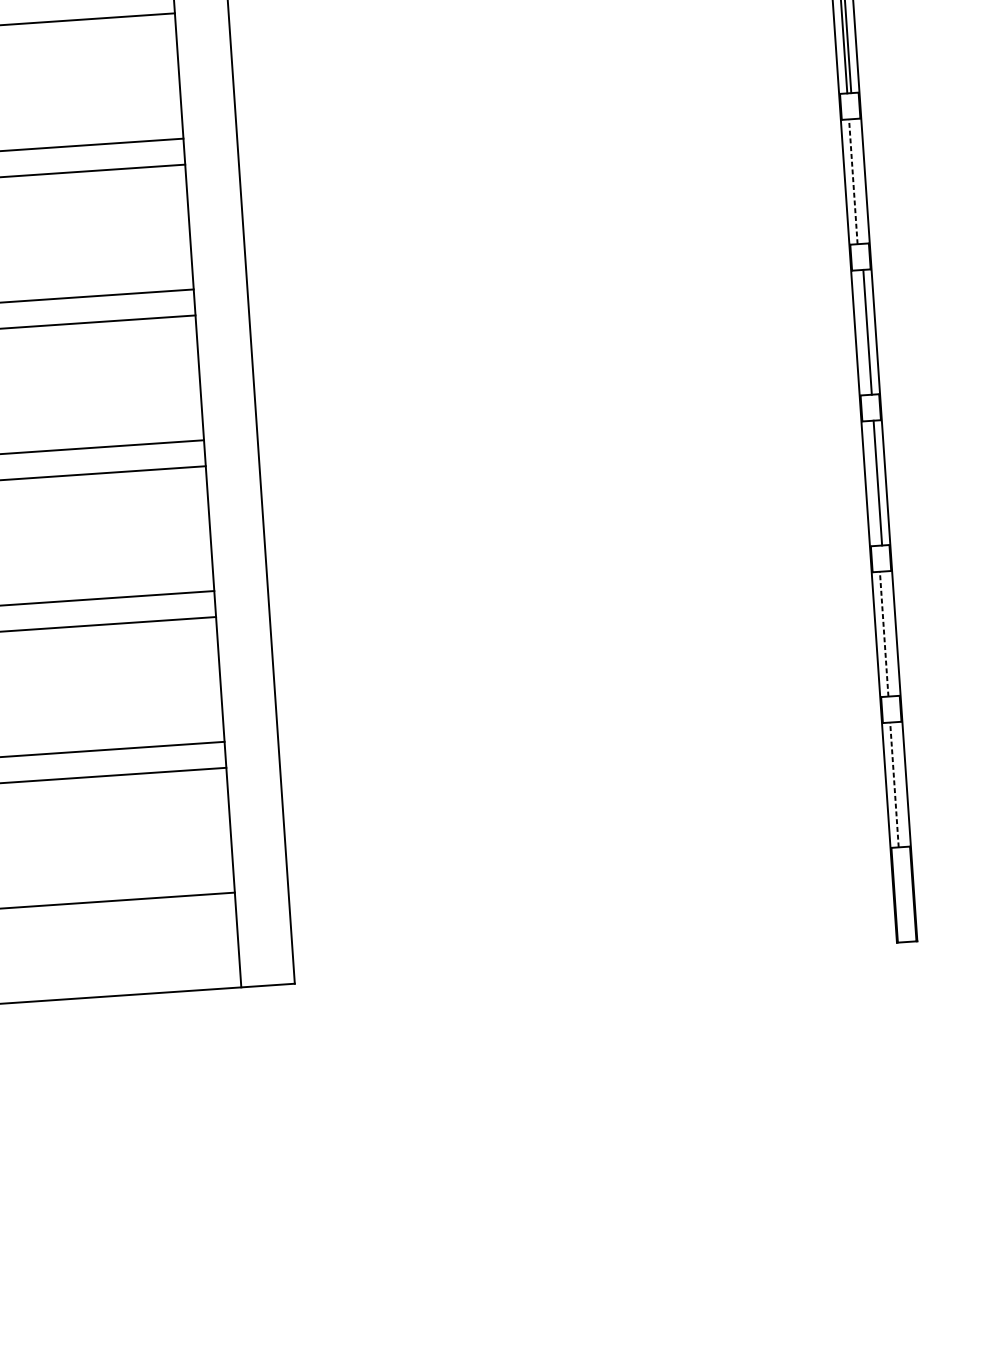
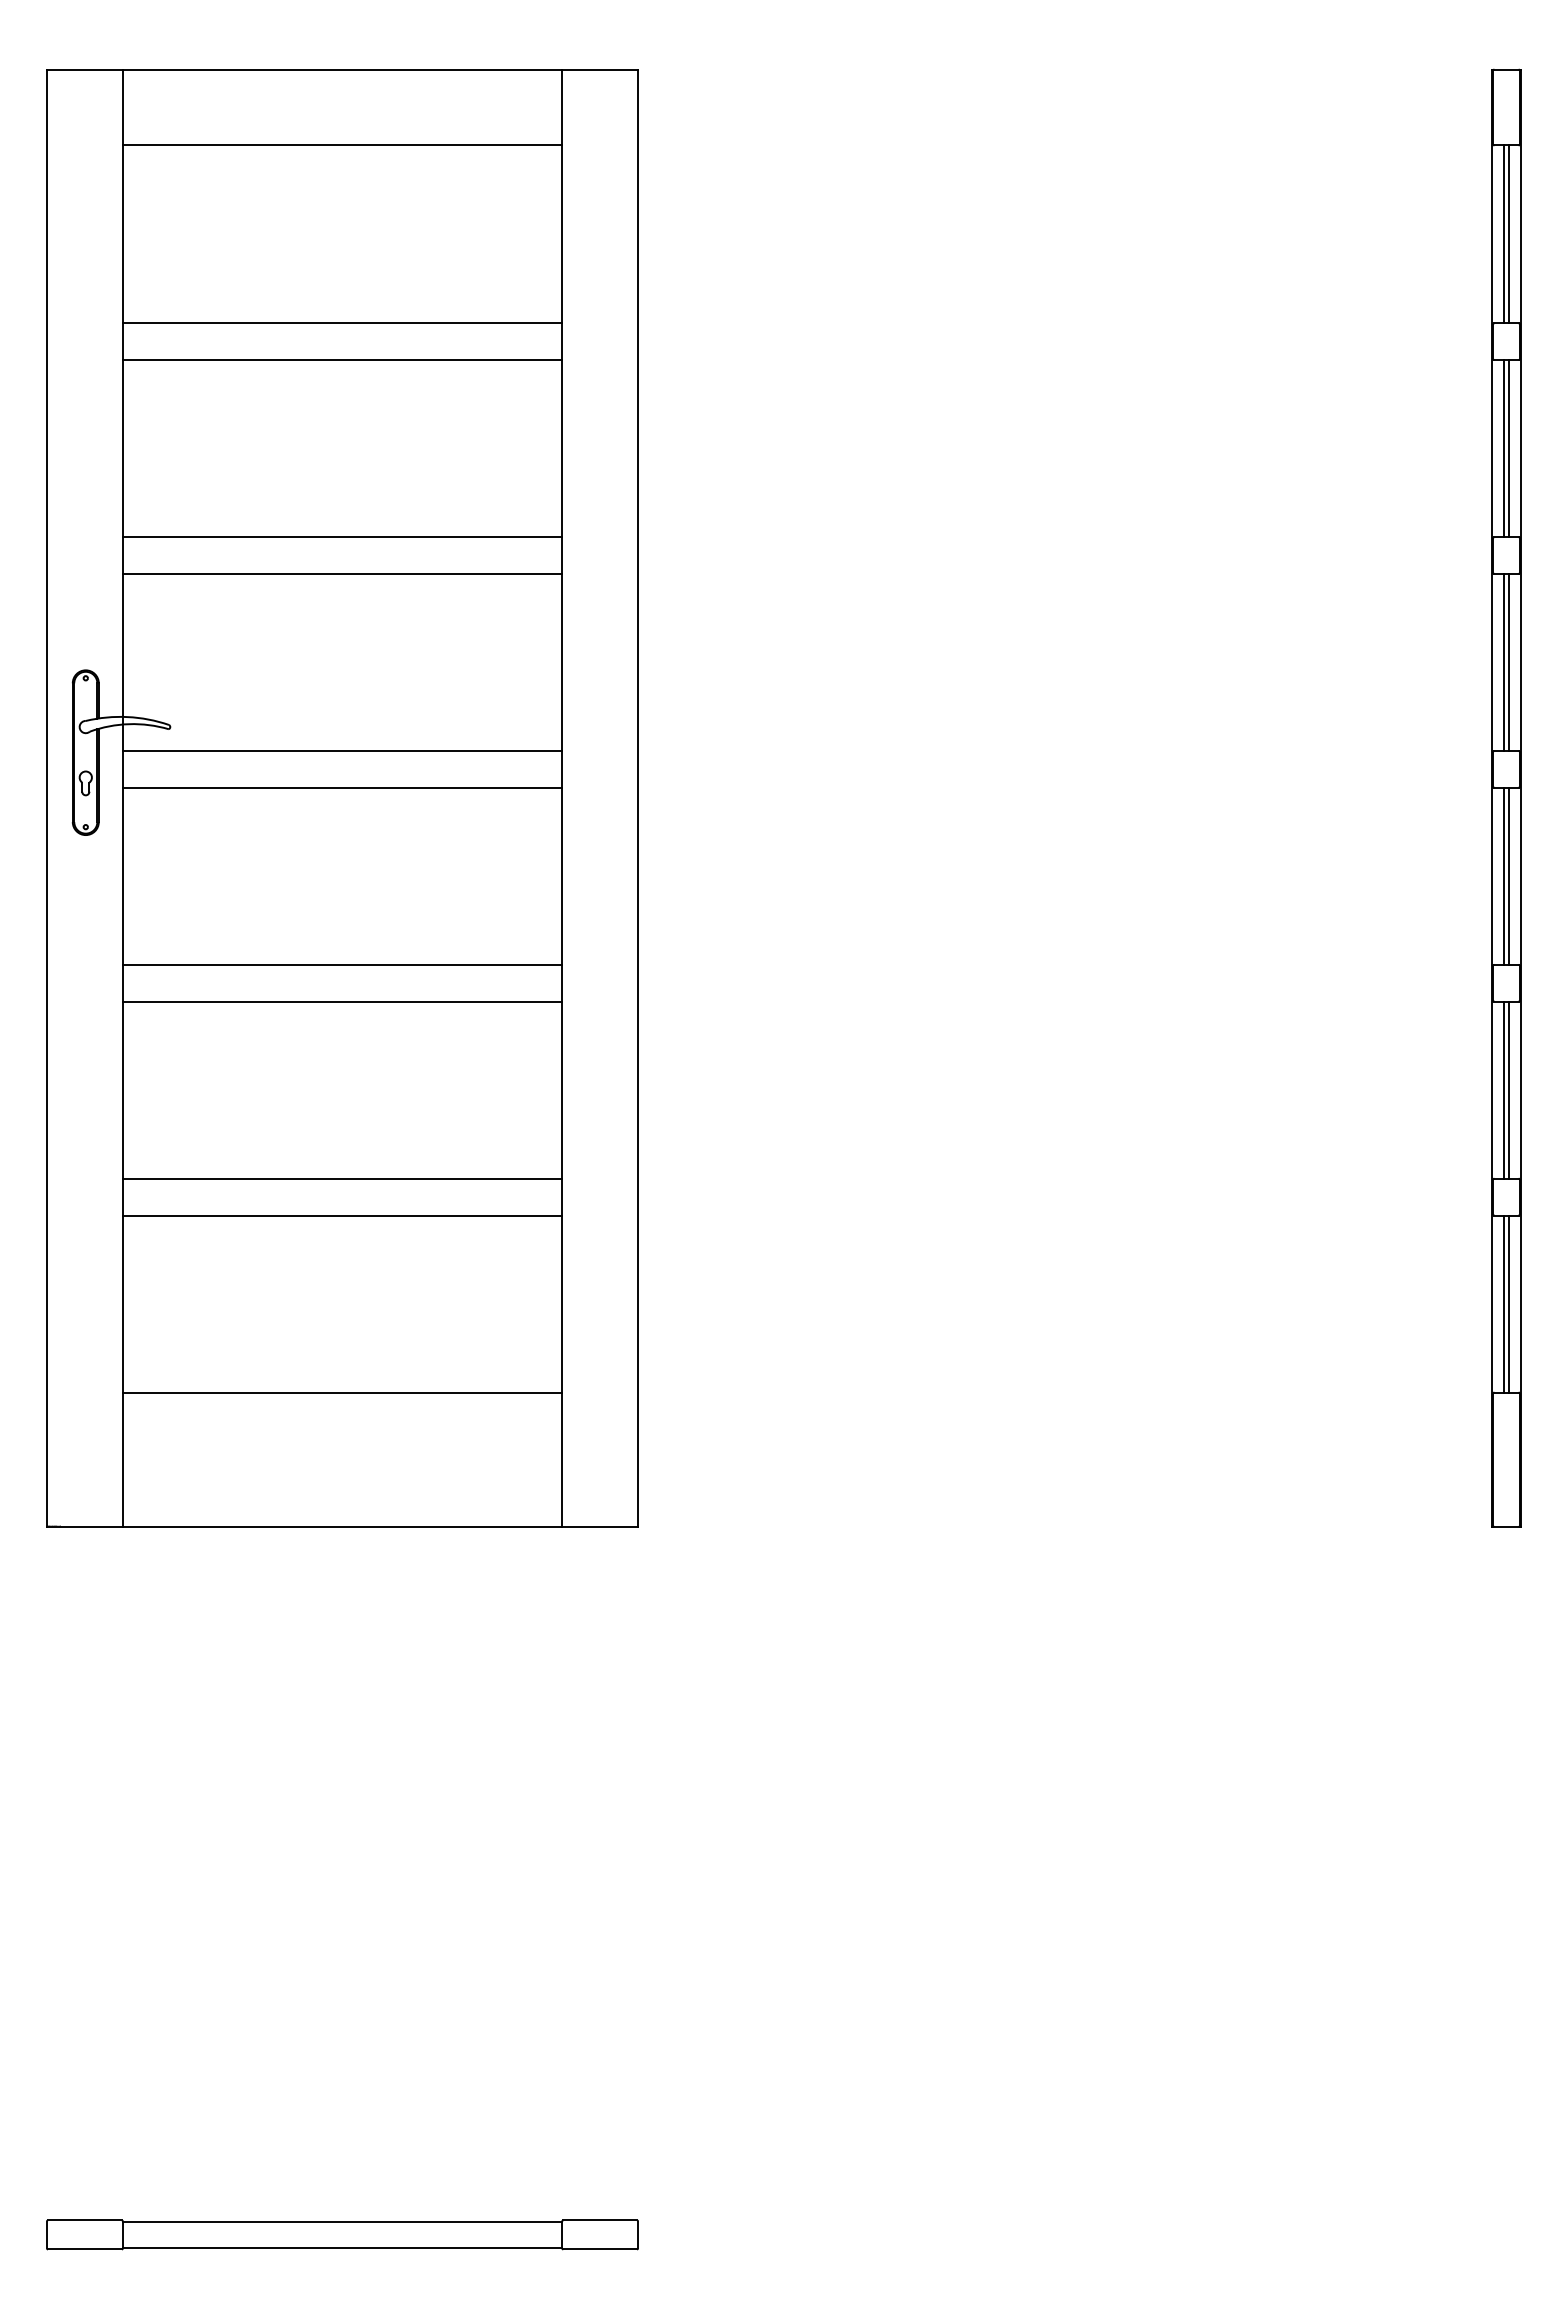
line: (853, 181) -> (1503, 448), dashed -> solid
line: (857, 181) -> (1509, 448), added
line: (863, 331) -> (1503, 661), added
line: (873, 482) -> (1503, 875), added
line: (888, 633) -> (1509, 1089), added
line: (884, 634) -> (1503, 1090), dashed -> solid
line: (898, 784) -> (1509, 1303), added
line: (894, 785) -> (1503, 1304), dashed -> solid

